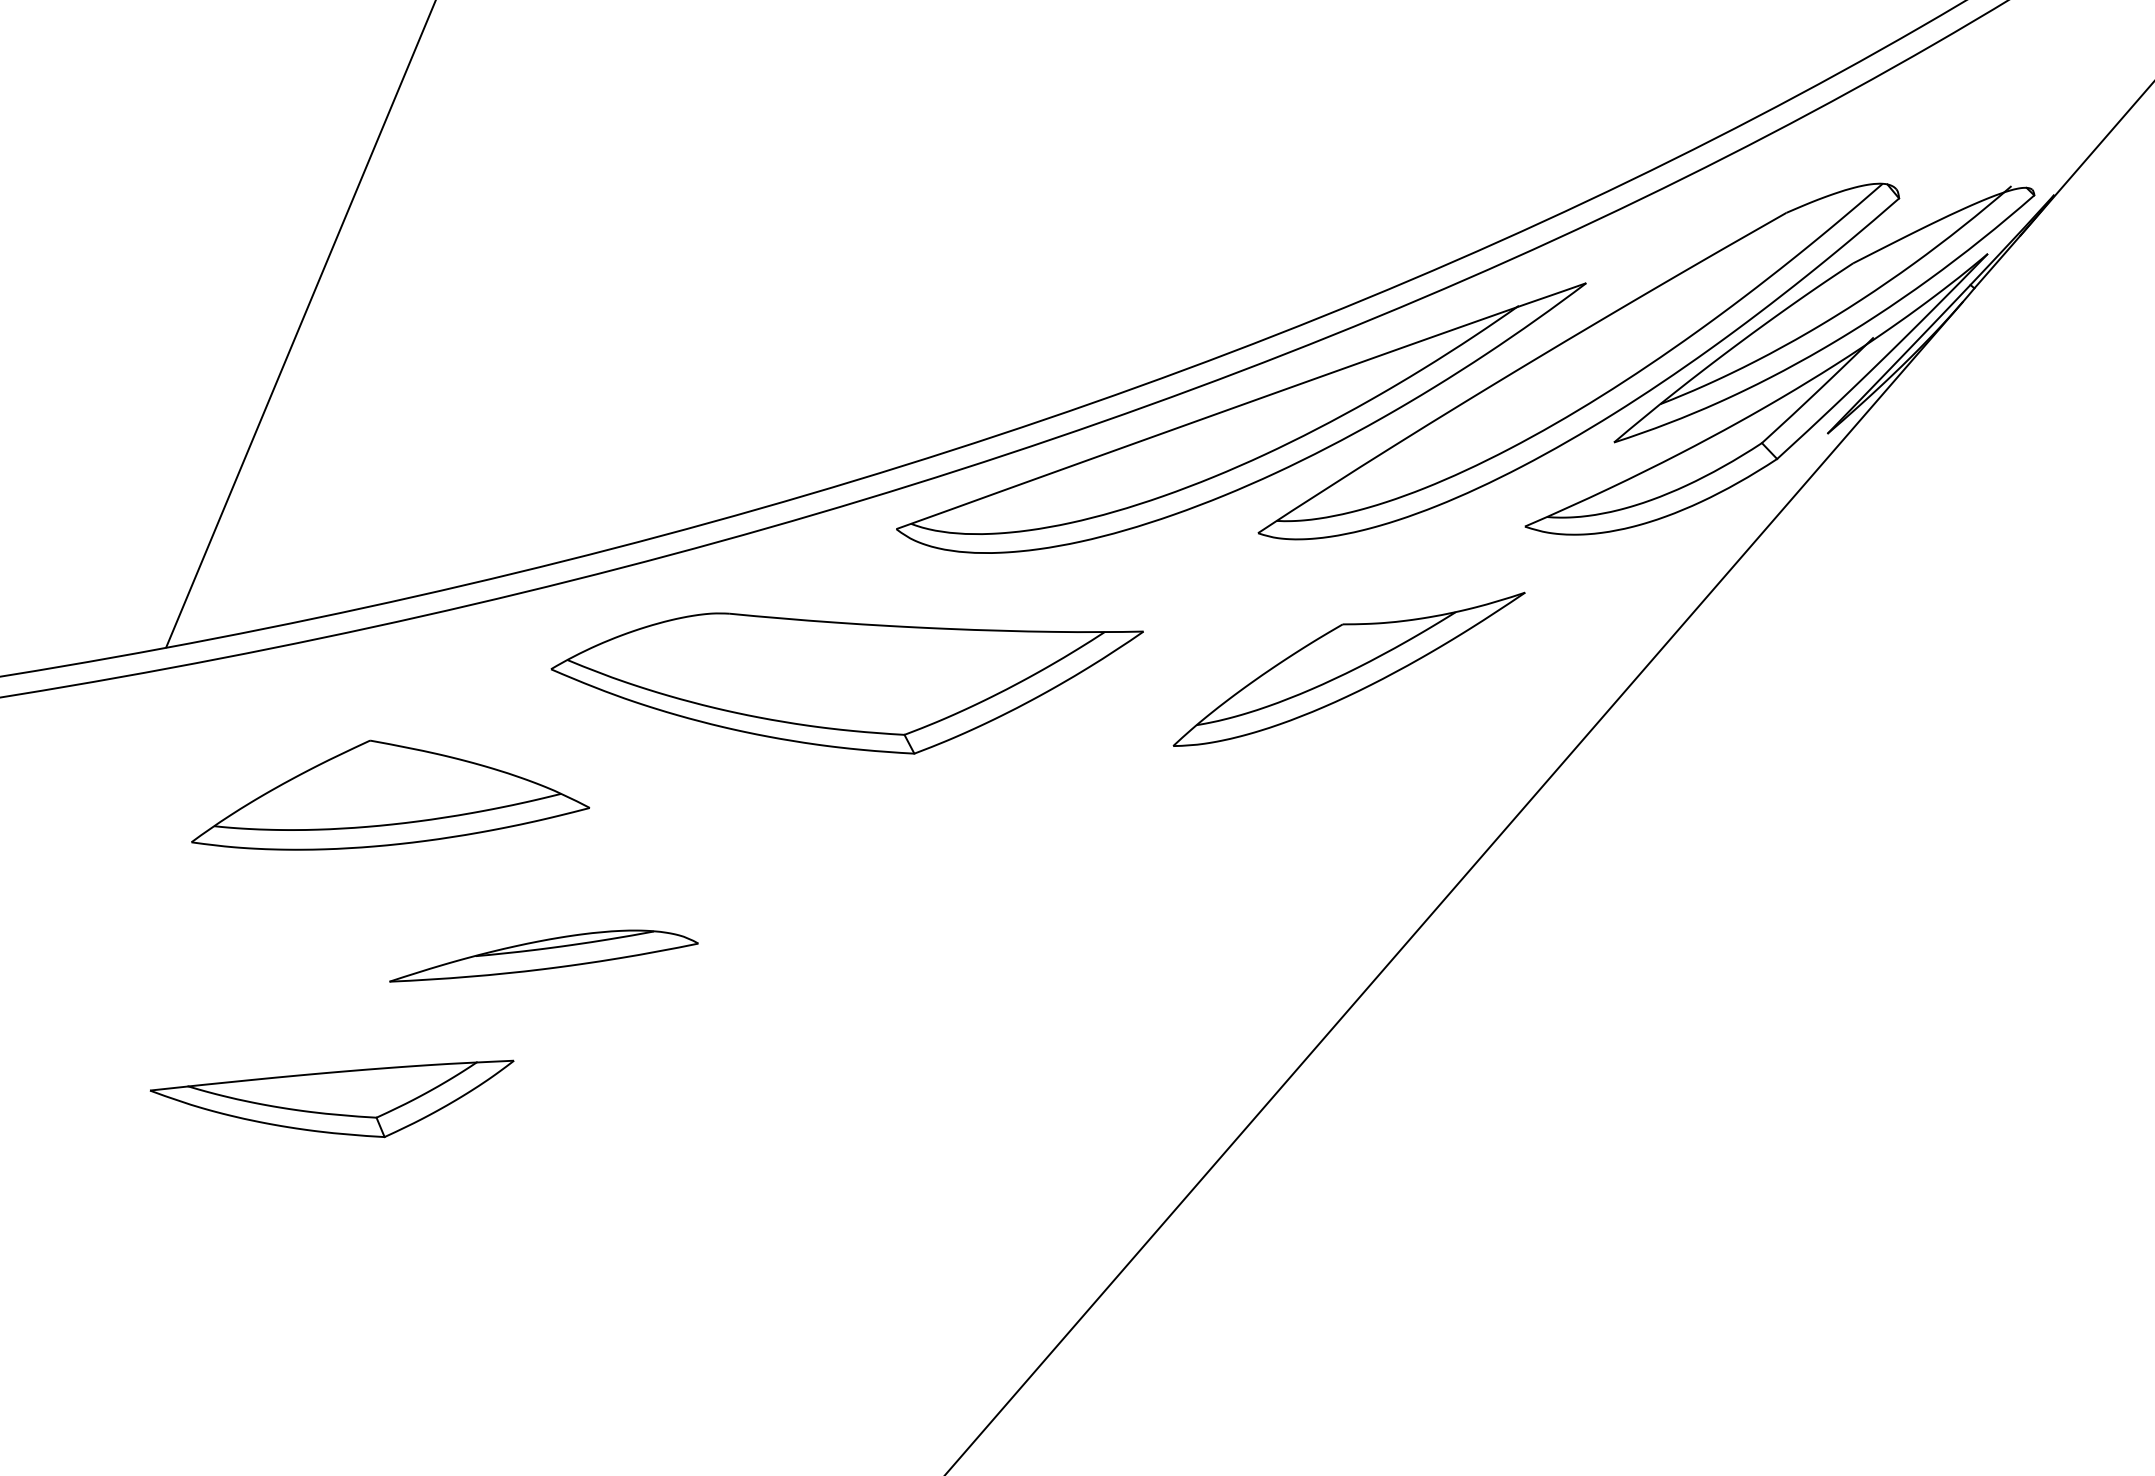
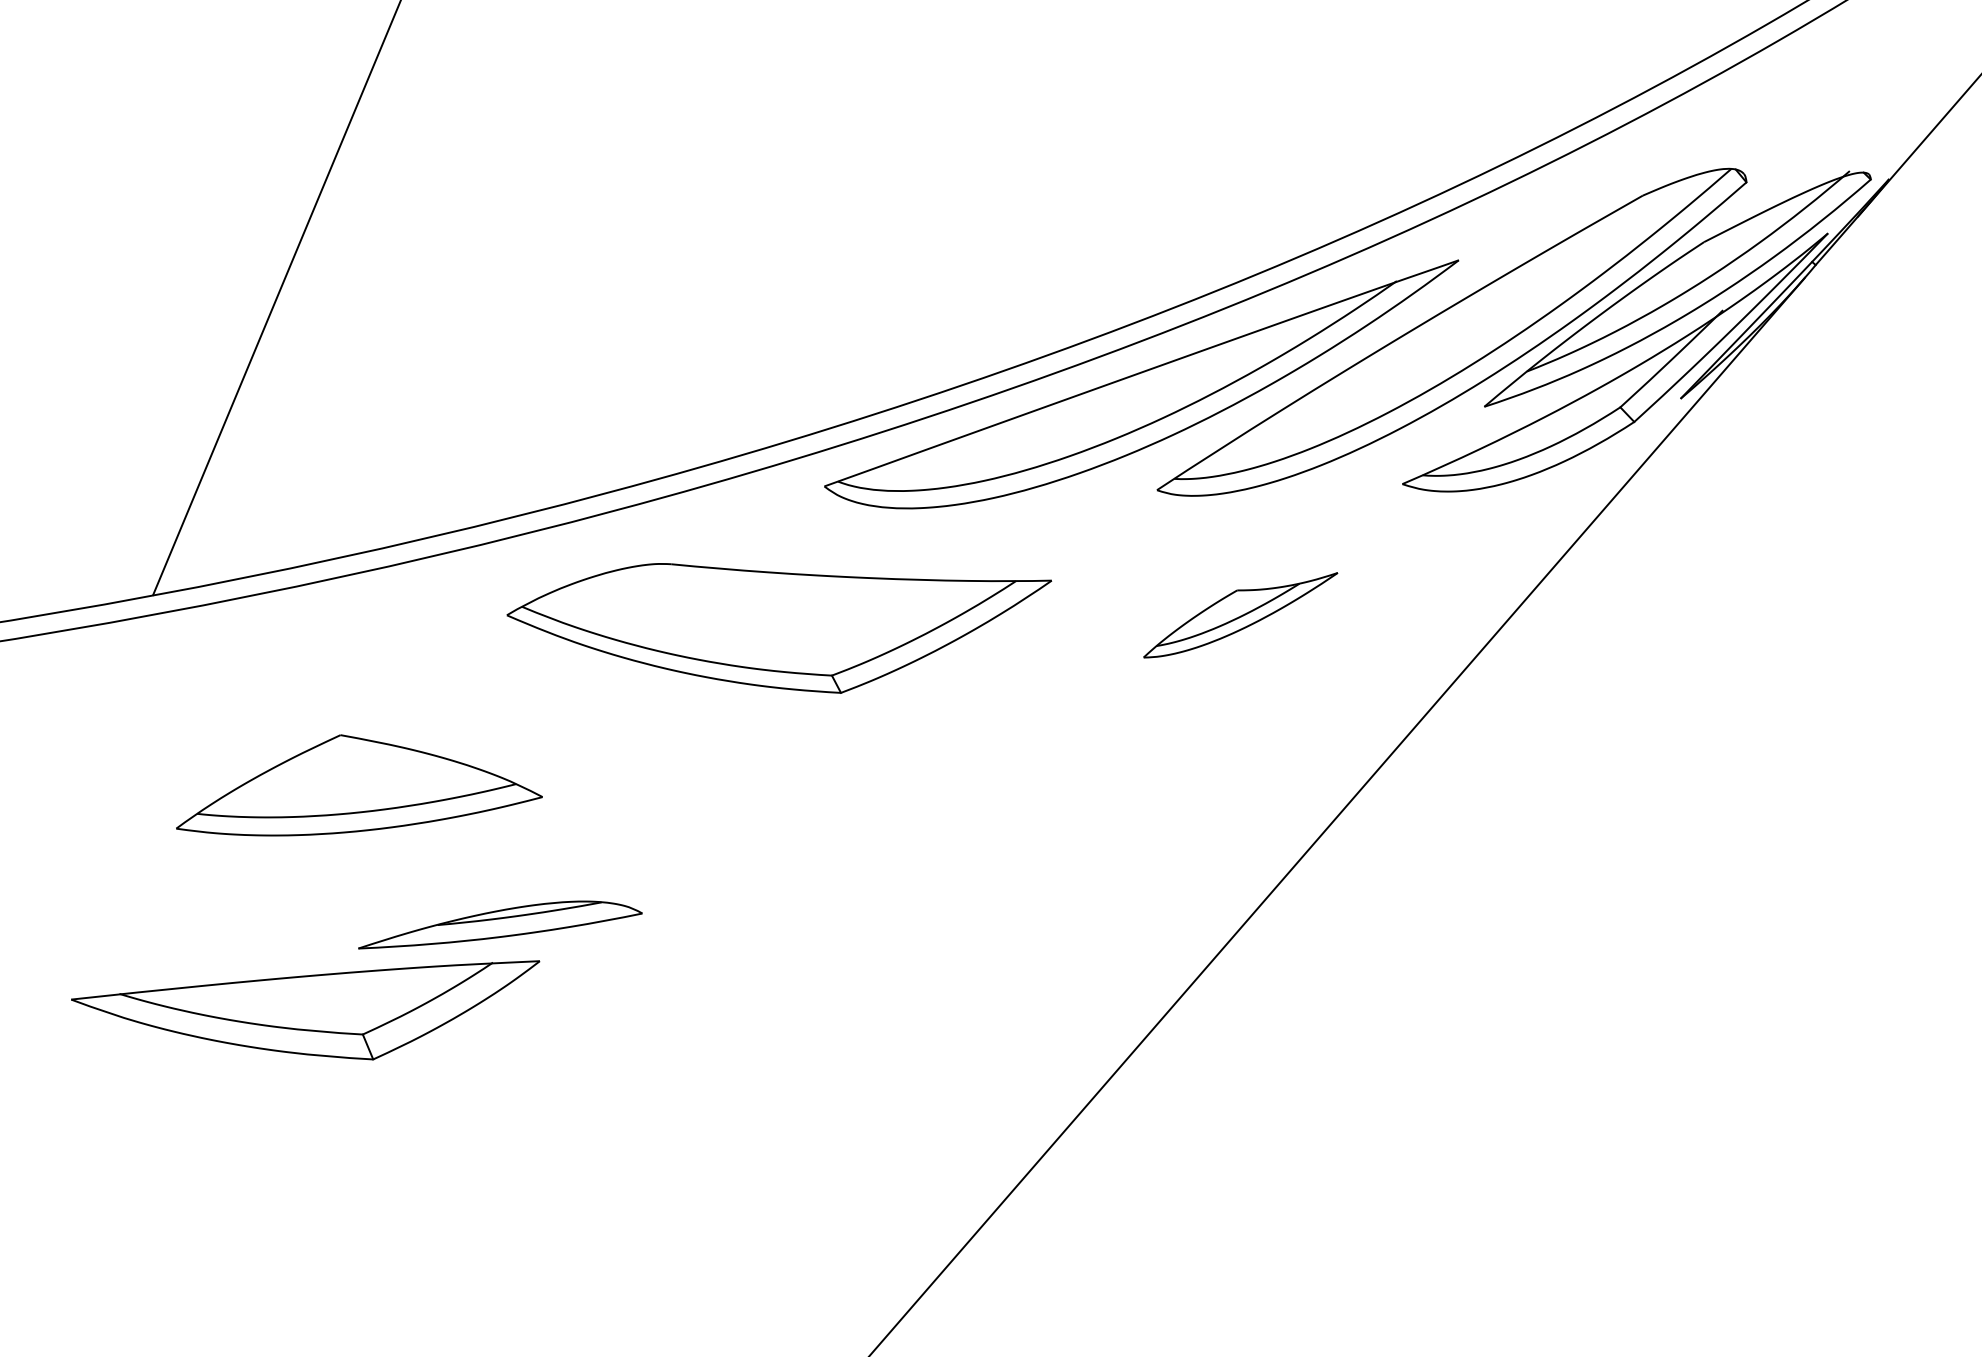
part: (1348, 668) -> (1240, 614), size x0.6
part: (390, 794) -> (359, 784), moved
part: (543, 955) -> (499, 924), moved
part: (331, 1098) -> (305, 1009), size x1.4

